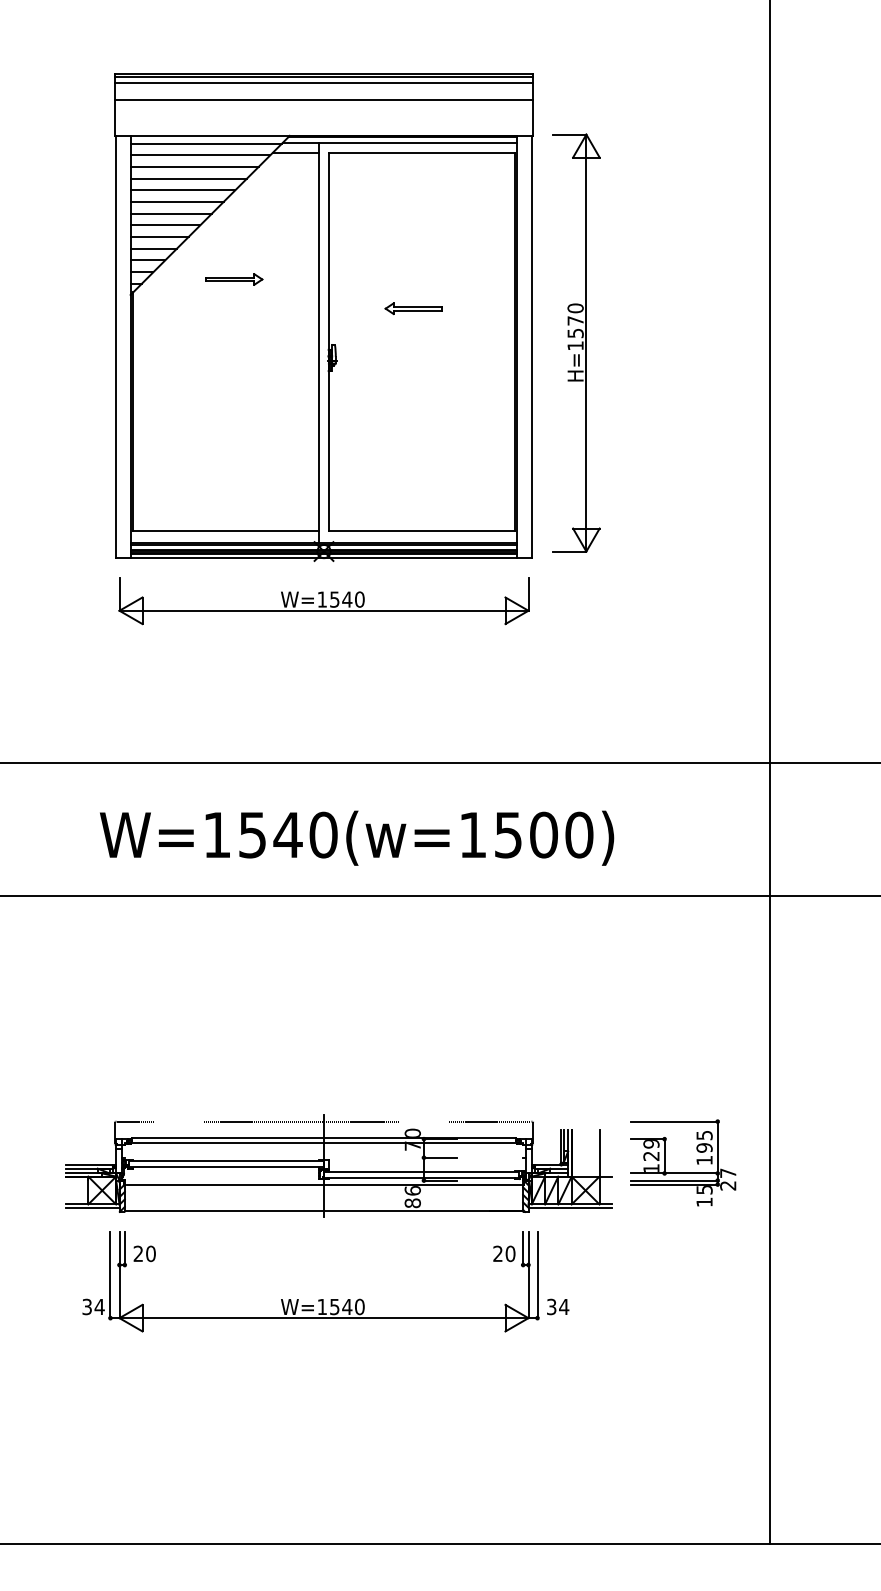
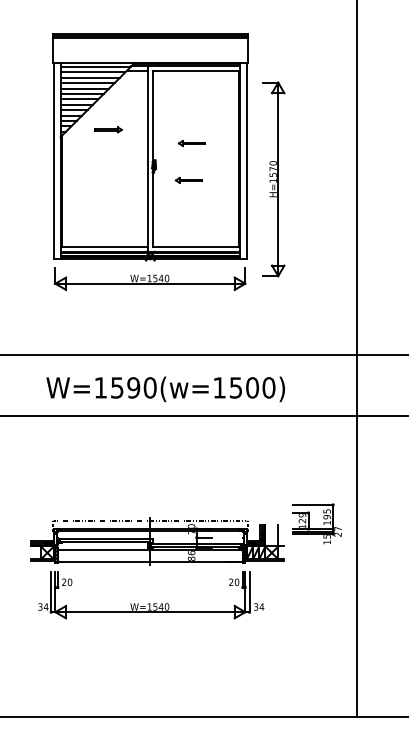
line: (324, 99) -> (150, 46), removed
part: (576, 343) -> (273, 179), moved
part: (406, 388) -> (188, 180), added
text: (287, 834) -> (133, 387), W=1540(w=1500) -> W=1590(w=1500)
part: (681, 1161) -> (316, 523), moved

